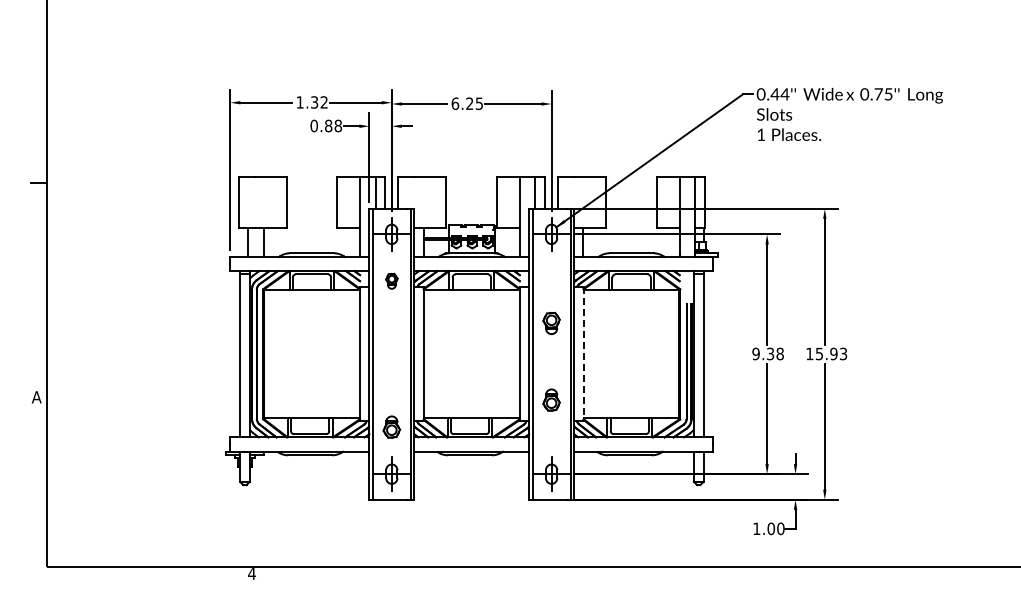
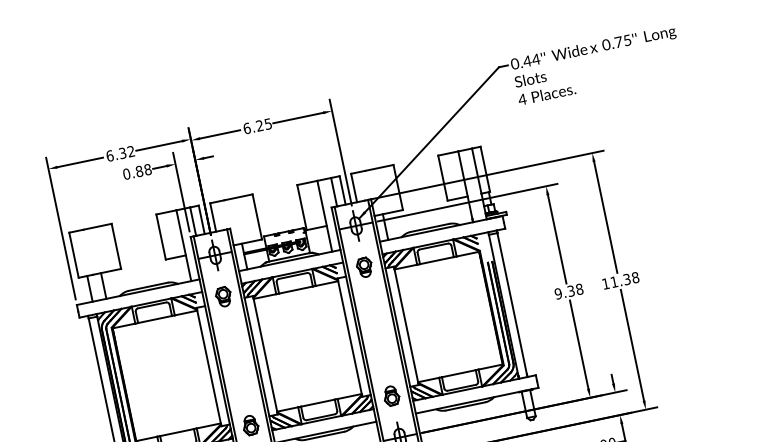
text: (299, 102) -> (109, 156), 1.32 -> 6.32
text: (760, 134) -> (521, 99), 1 -> 4
part: (391, 280) -> (223, 296), size x1.43
part: (551, 322) -> (364, 266), moved
text: (831, 353) -> (624, 279), 15.93 -> 11.38
line: (583, 354) -> (406, 326), dashed -> solid
part: (551, 399) -> (391, 395), moved

